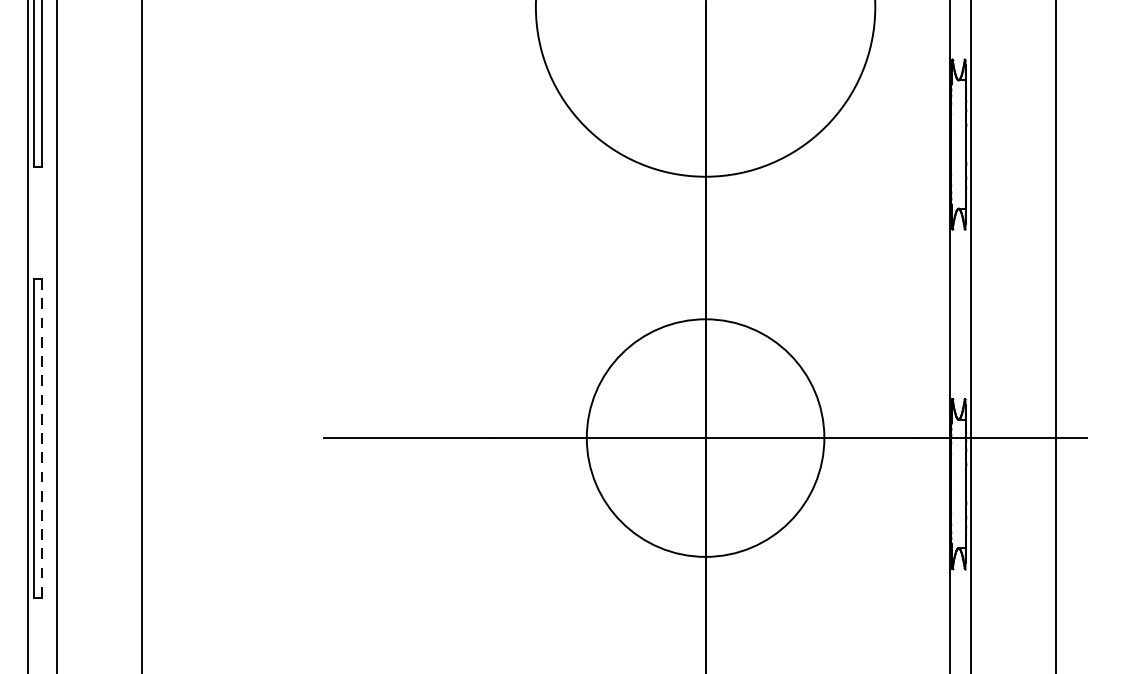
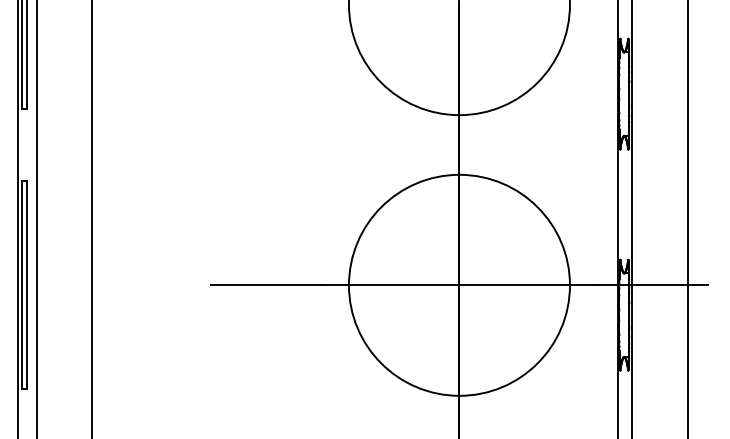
circle: (704, 436) -> (458, 284), size x1.43
line: (42, 438) -> (27, 285), dashed -> solid

